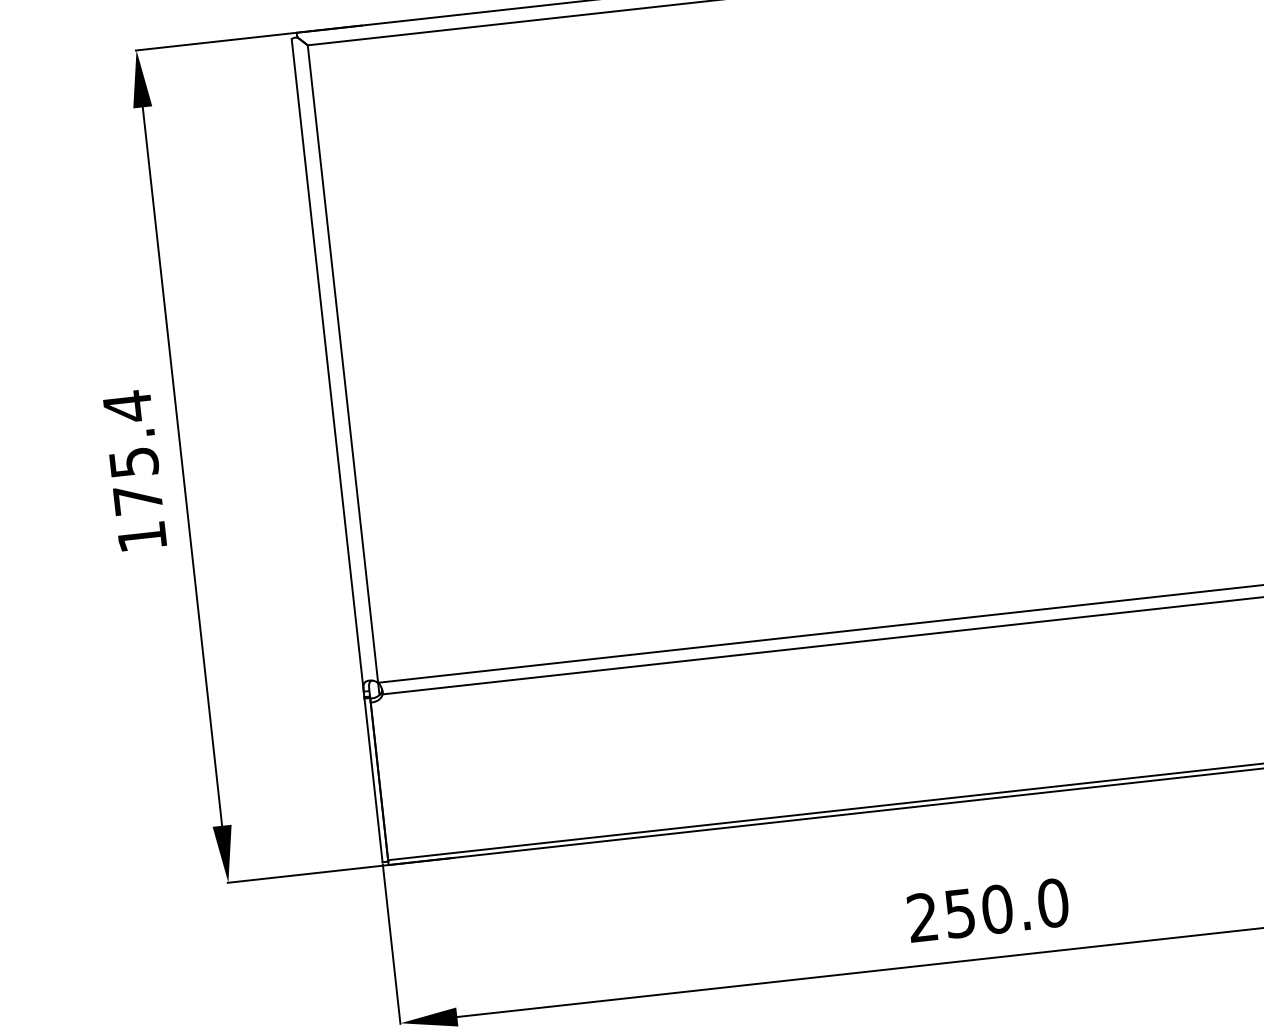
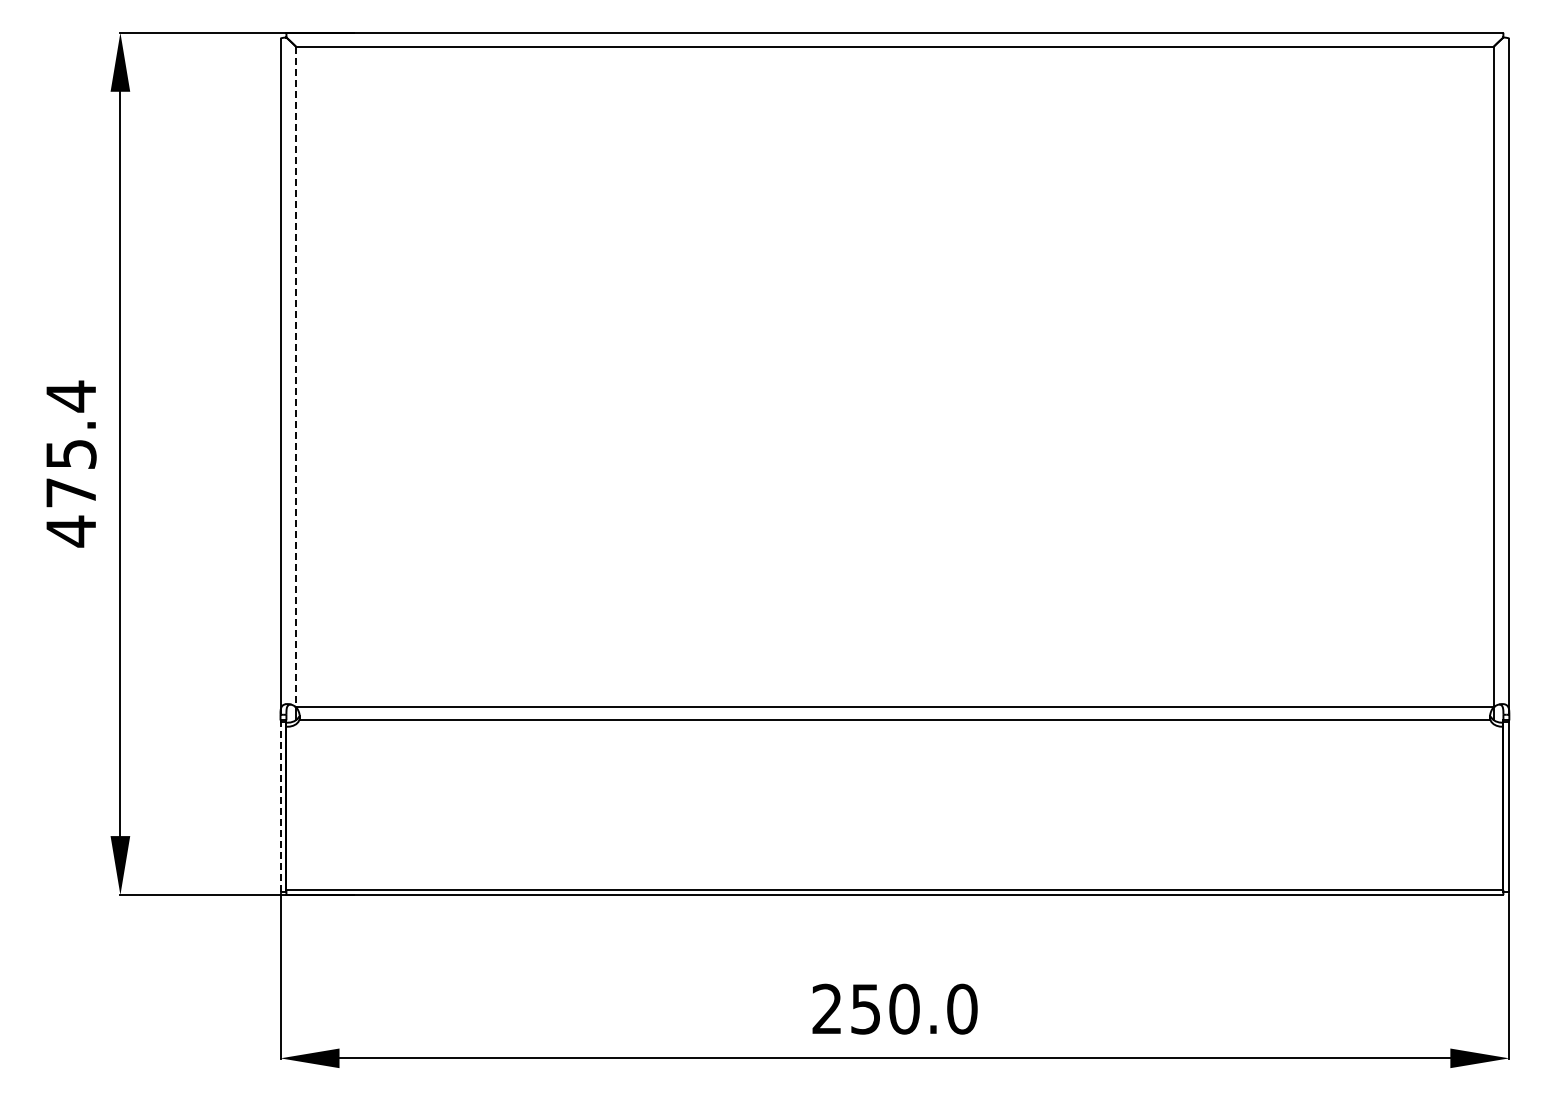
line: (343, 364) -> (296, 377), solid -> dashed
text: (141, 537) -> (70, 531), 175.4 -> 475.4
line: (373, 780) -> (280, 806), solid -> dashed

